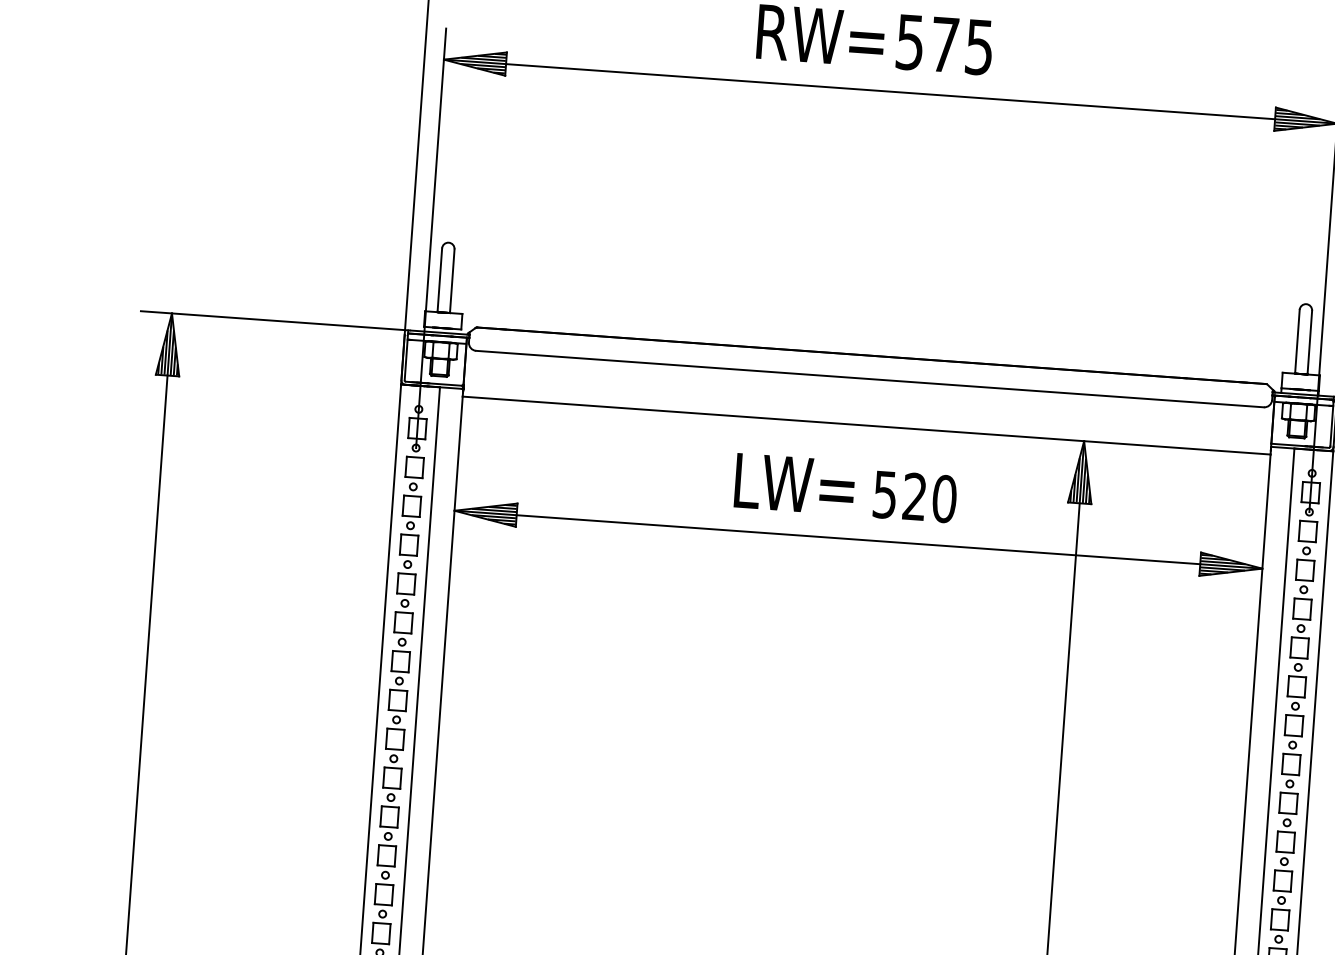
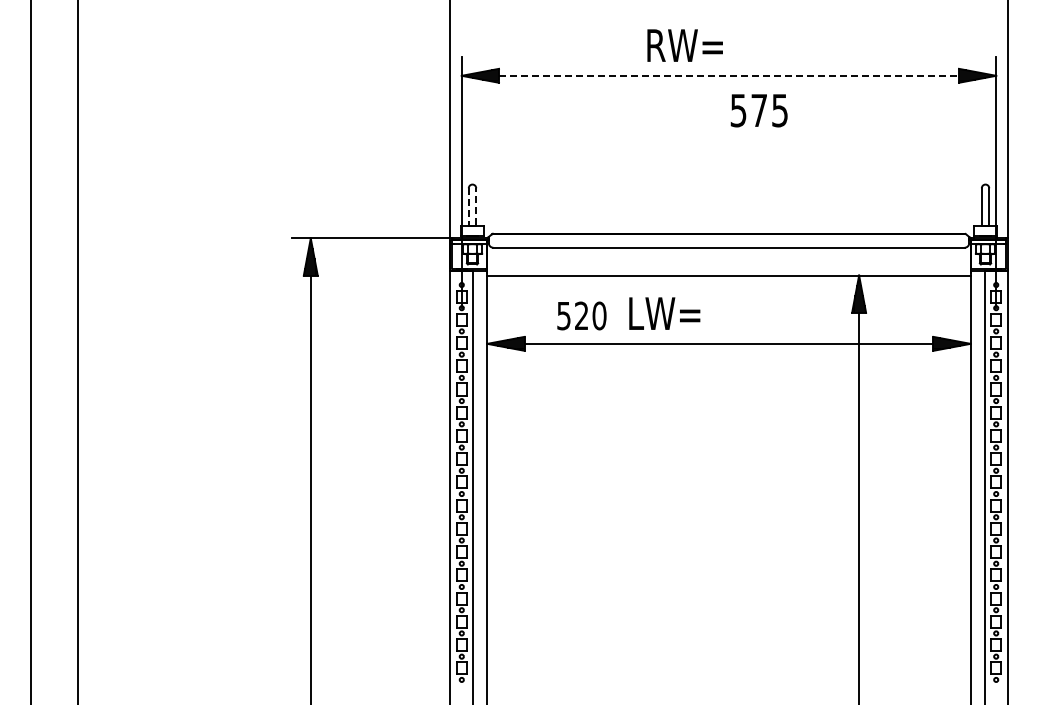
text: (943, 44) -> (758, 110), moved
line: (891, 91) -> (729, 75), solid -> dashed
line: (439, 278) -> (468, 206), solid -> dashed
line: (452, 279) -> (476, 206), solid -> dashed
text: (794, 484) -> (664, 313), moved
text: (914, 496) -> (581, 315), moved

